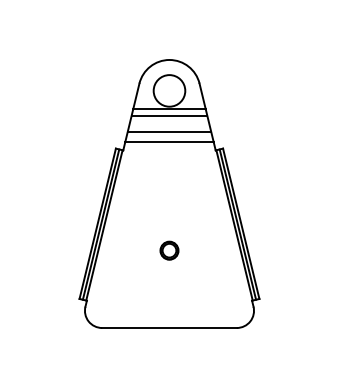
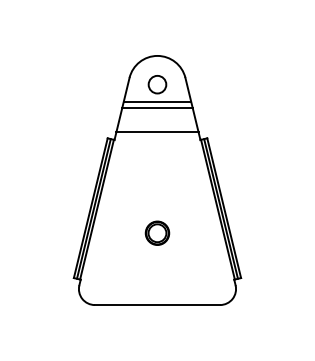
circle: (169, 90) -> (157, 84), size x0.6
line: (169, 132) -> (157, 123), removed
part: (169, 249) -> (157, 232), size x1.4

